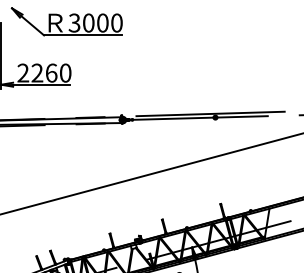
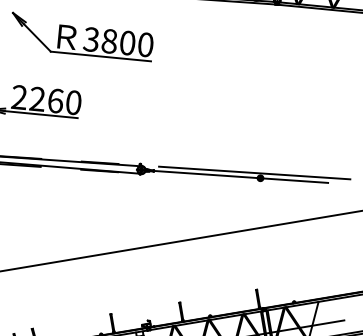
text: (88, 23) -> (109, 41), 3000 -> 3800

